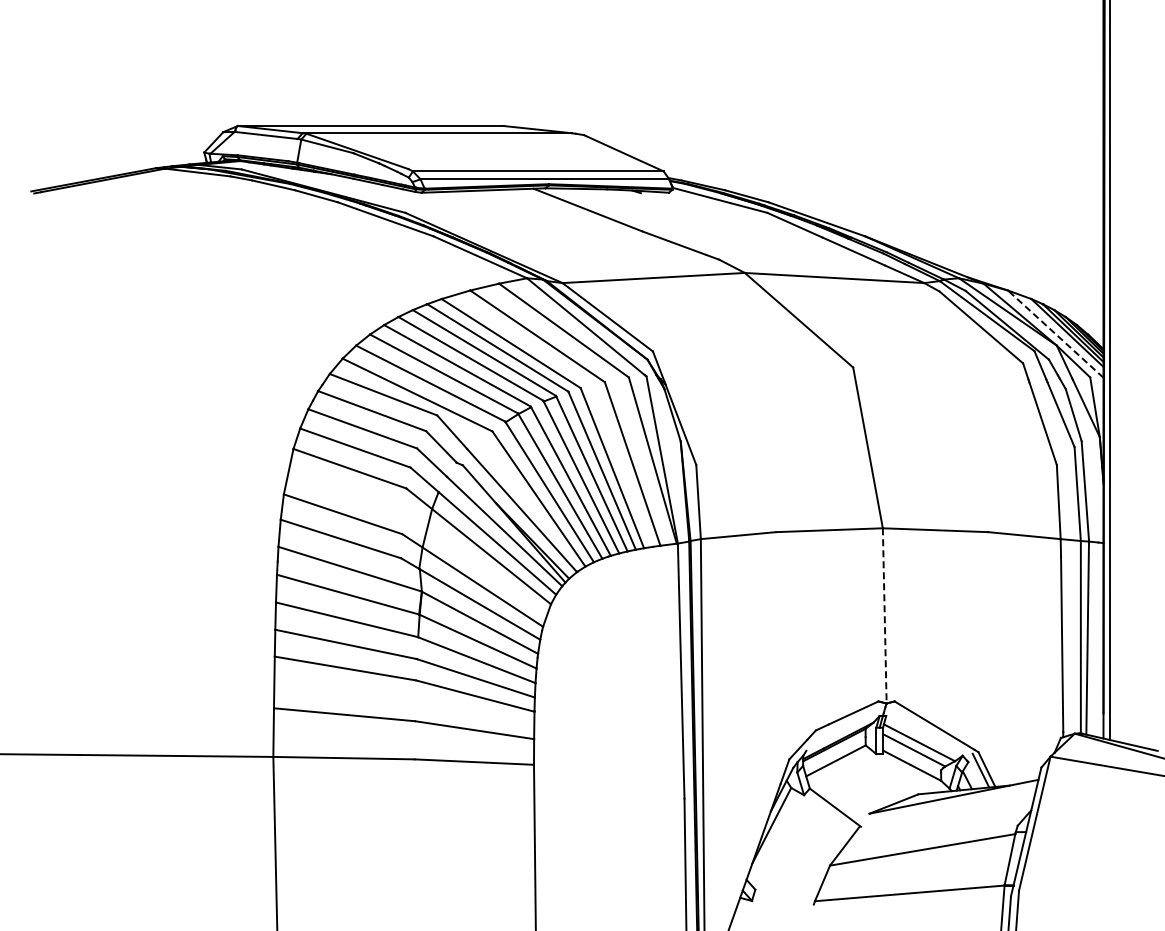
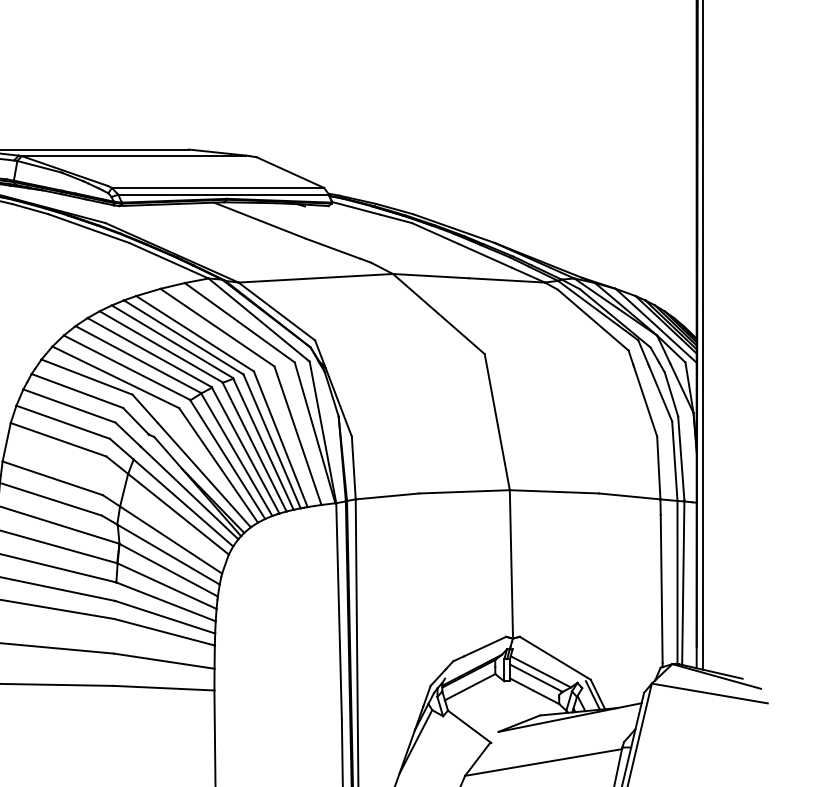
line: (1055, 334) -> (656, 326), dashed -> solid
line: (884, 615) -> (511, 564), dashed -> solid

